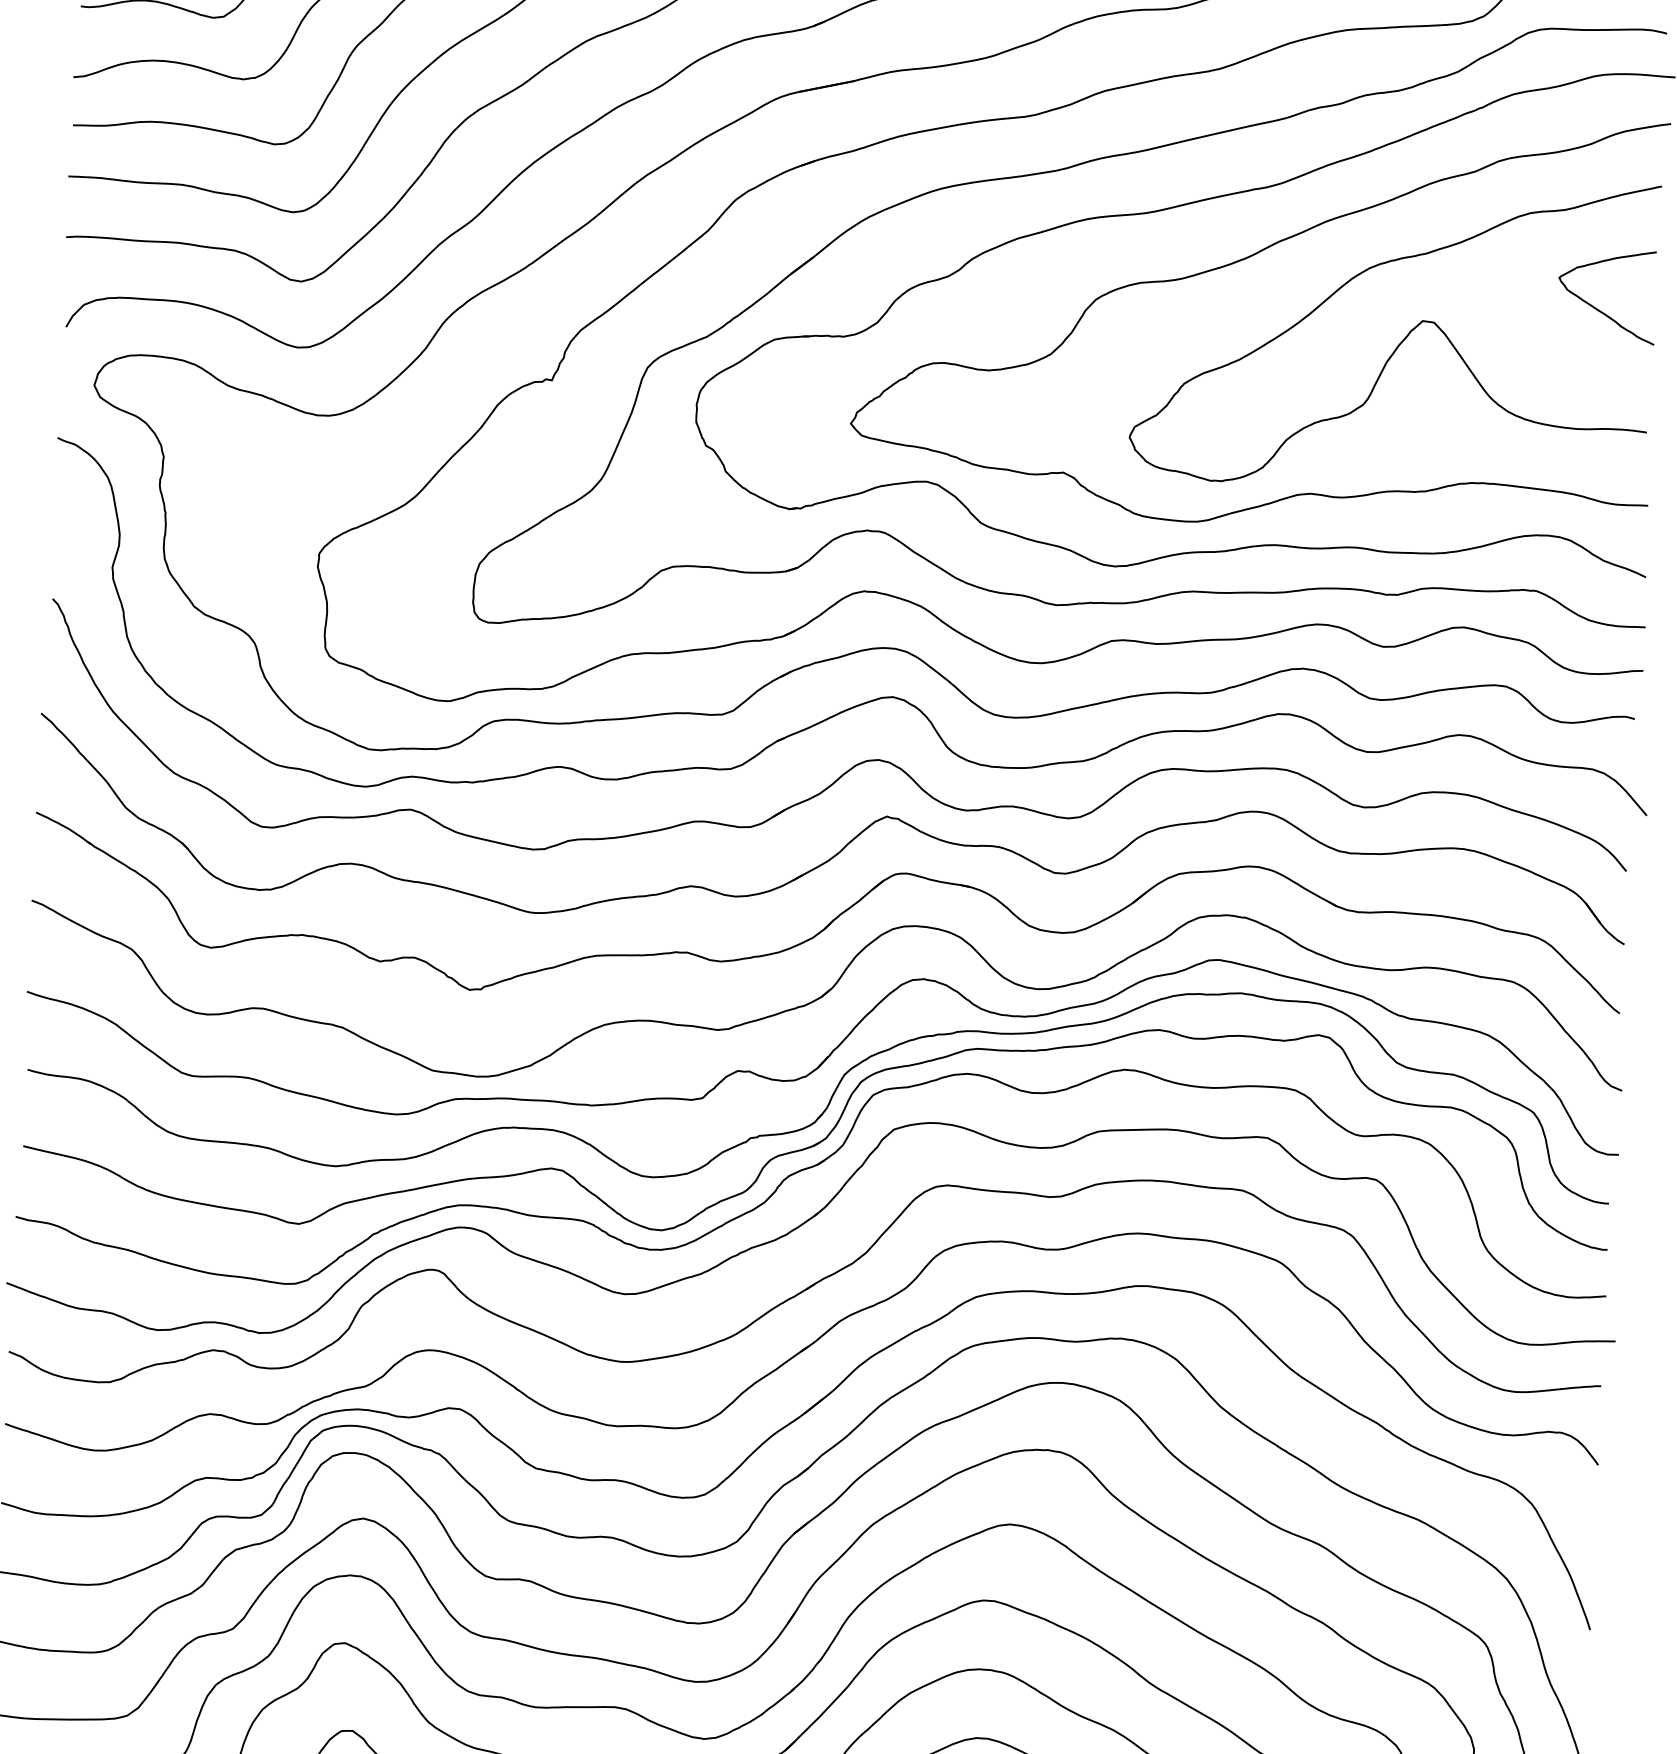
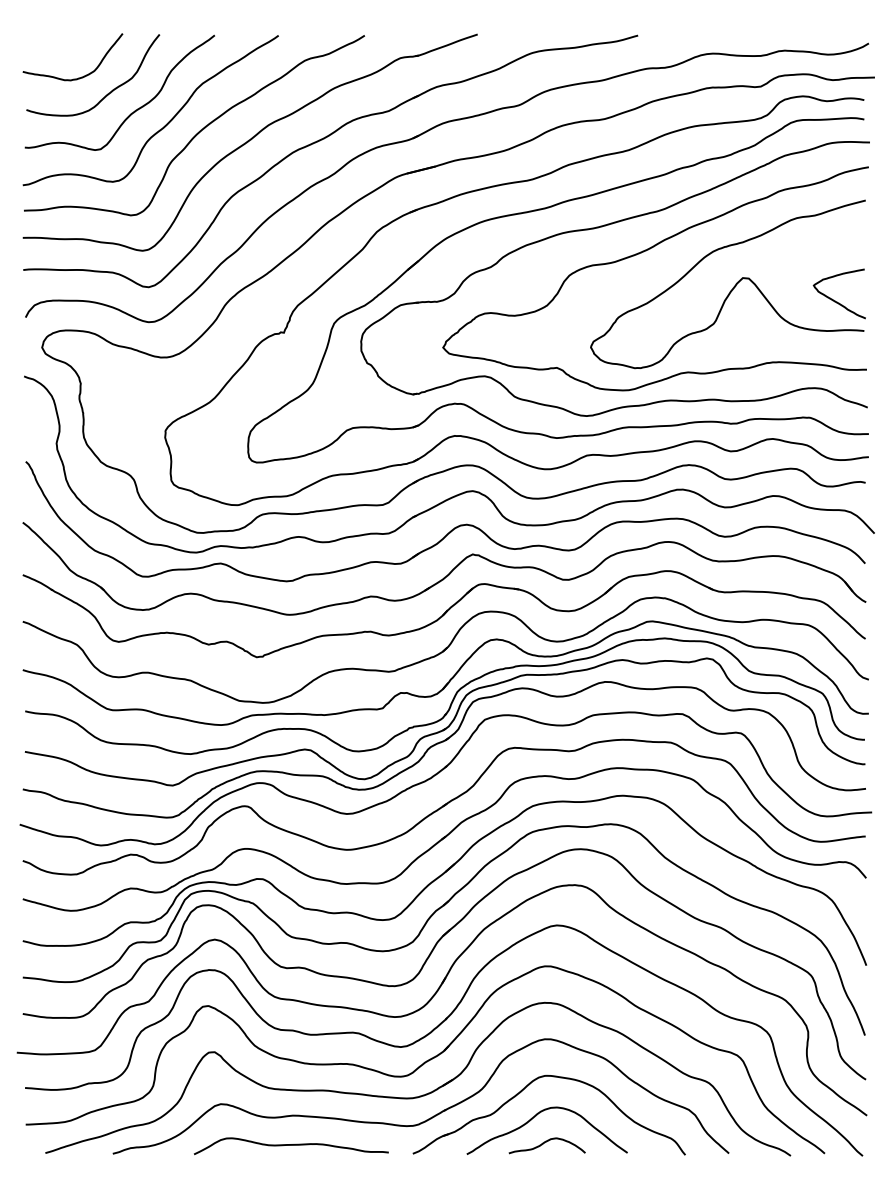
curve: (1598, 308) -> (835, 300), moved

